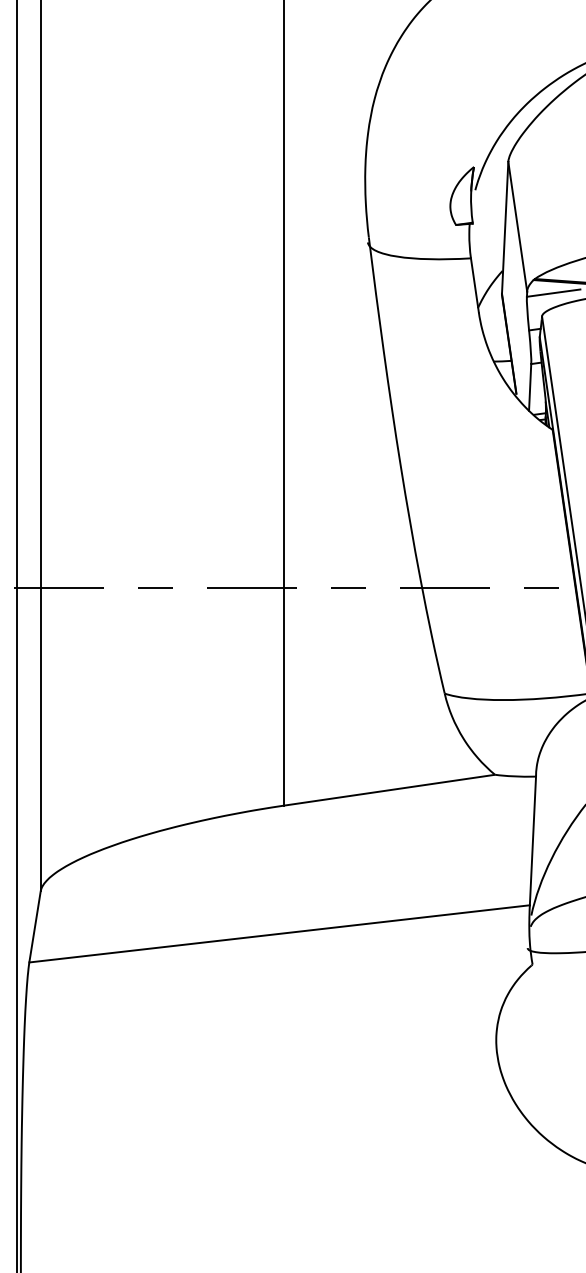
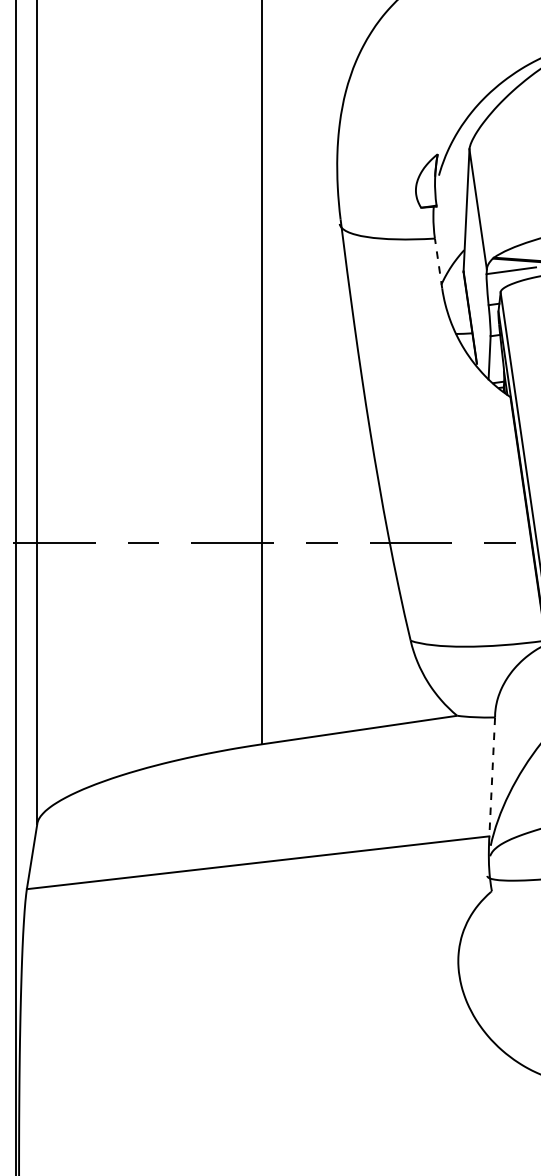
line: (474, 284) -> (438, 262), solid -> dashed
line: (532, 841) -> (491, 777), solid -> dashed

